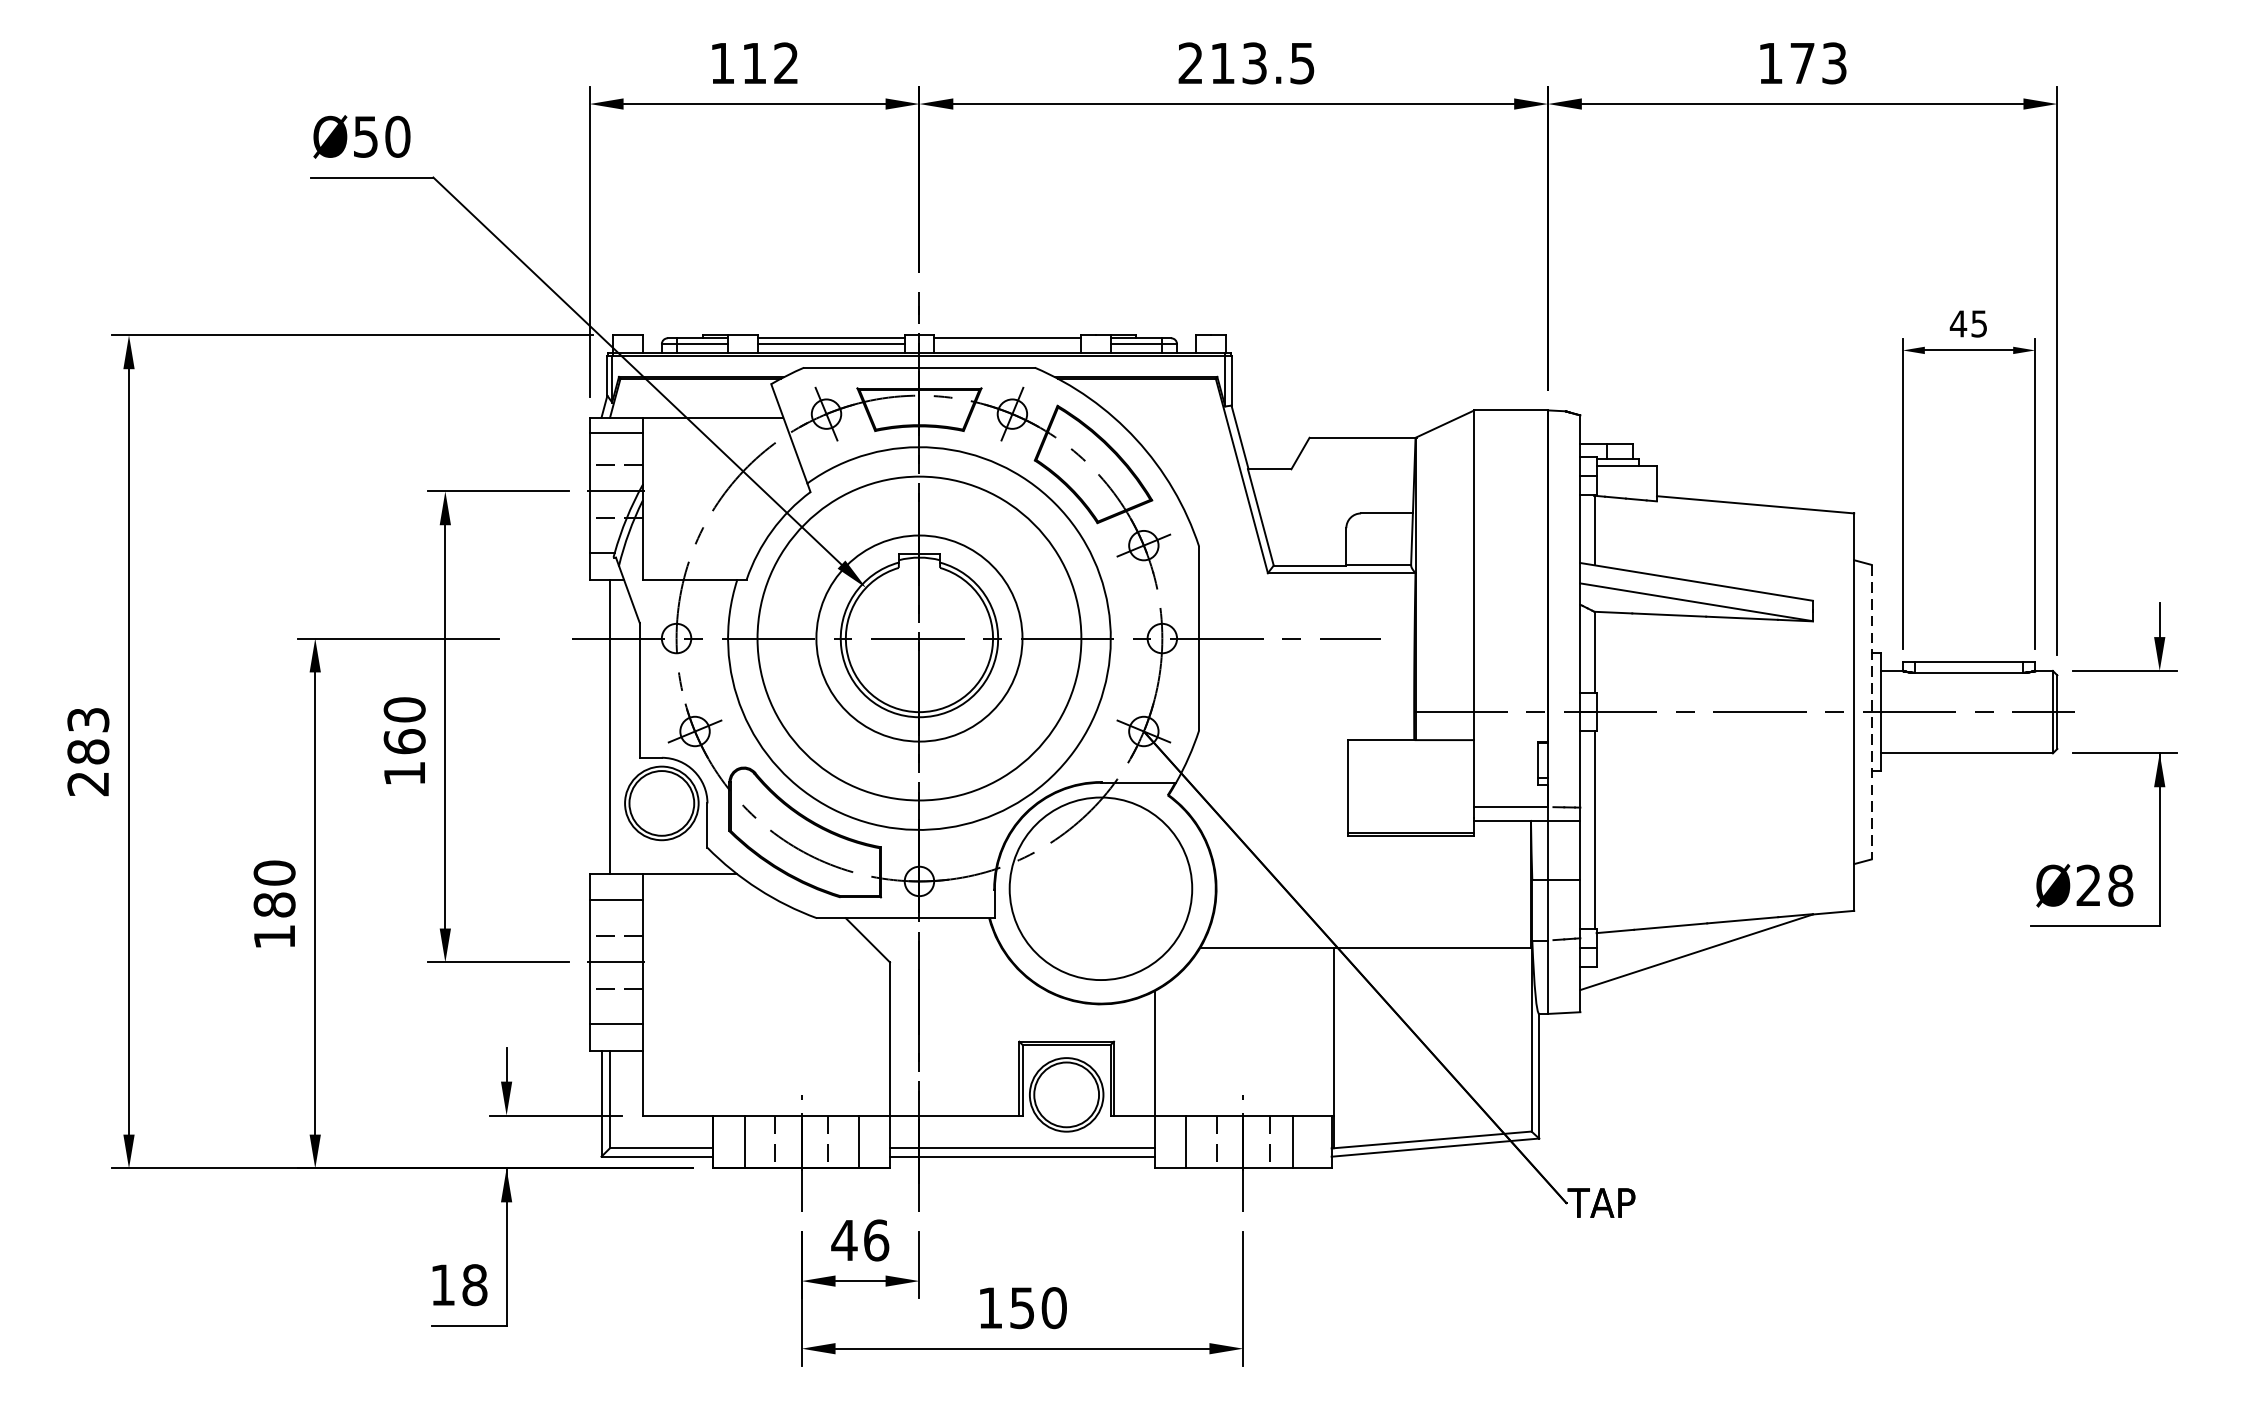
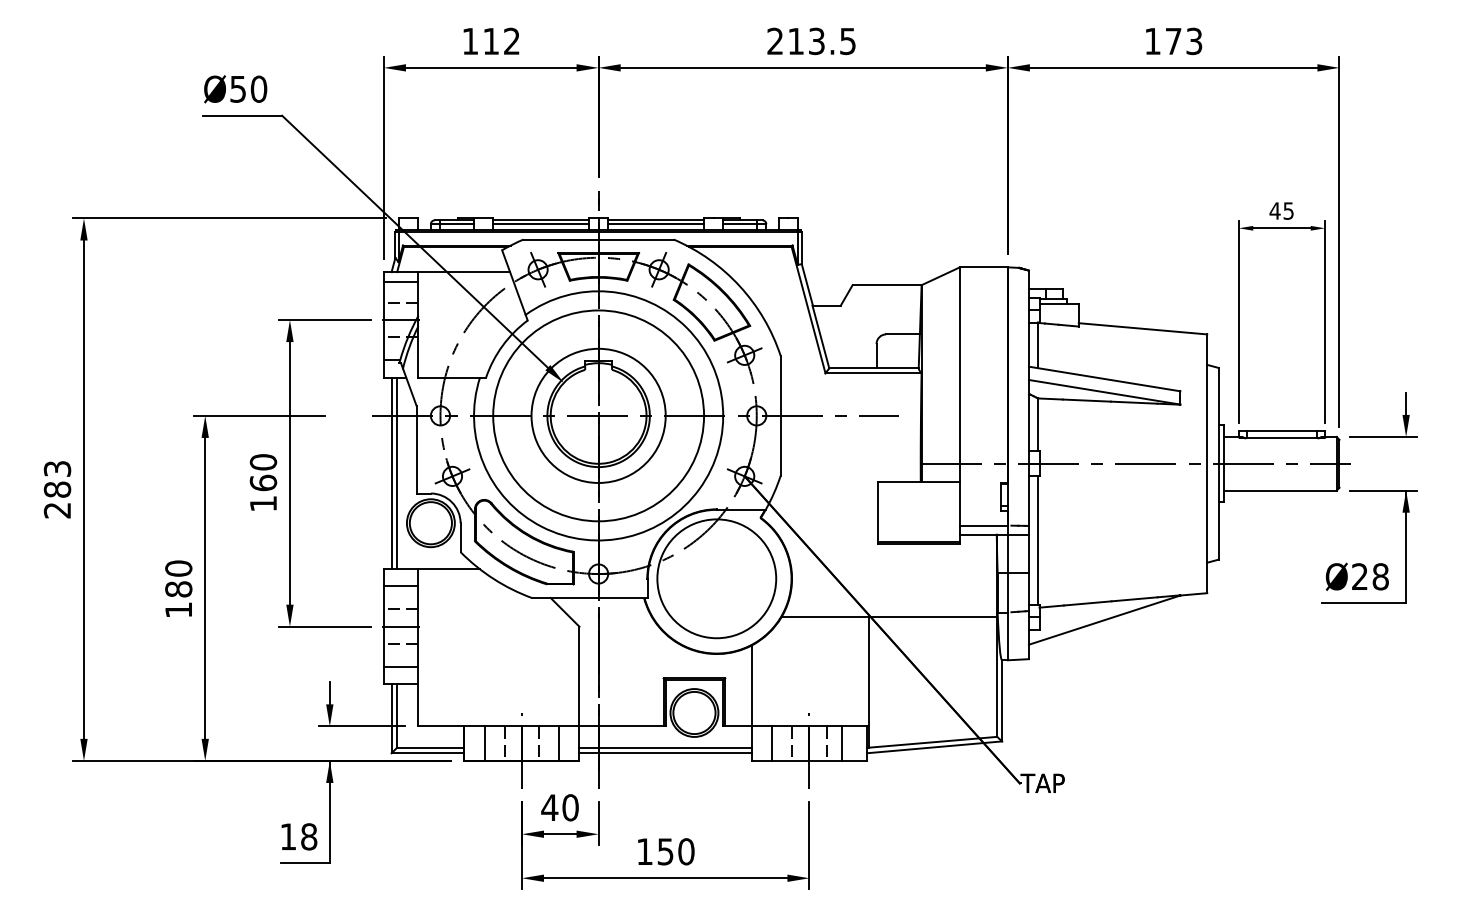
line: (1008, 344) -> (656, 224), added
line: (1871, 711) -> (1218, 463), dashed -> solid
line: (601, 727) -> (391, 473), added
text: (876, 1240) -> (570, 807), 46 -> 40

